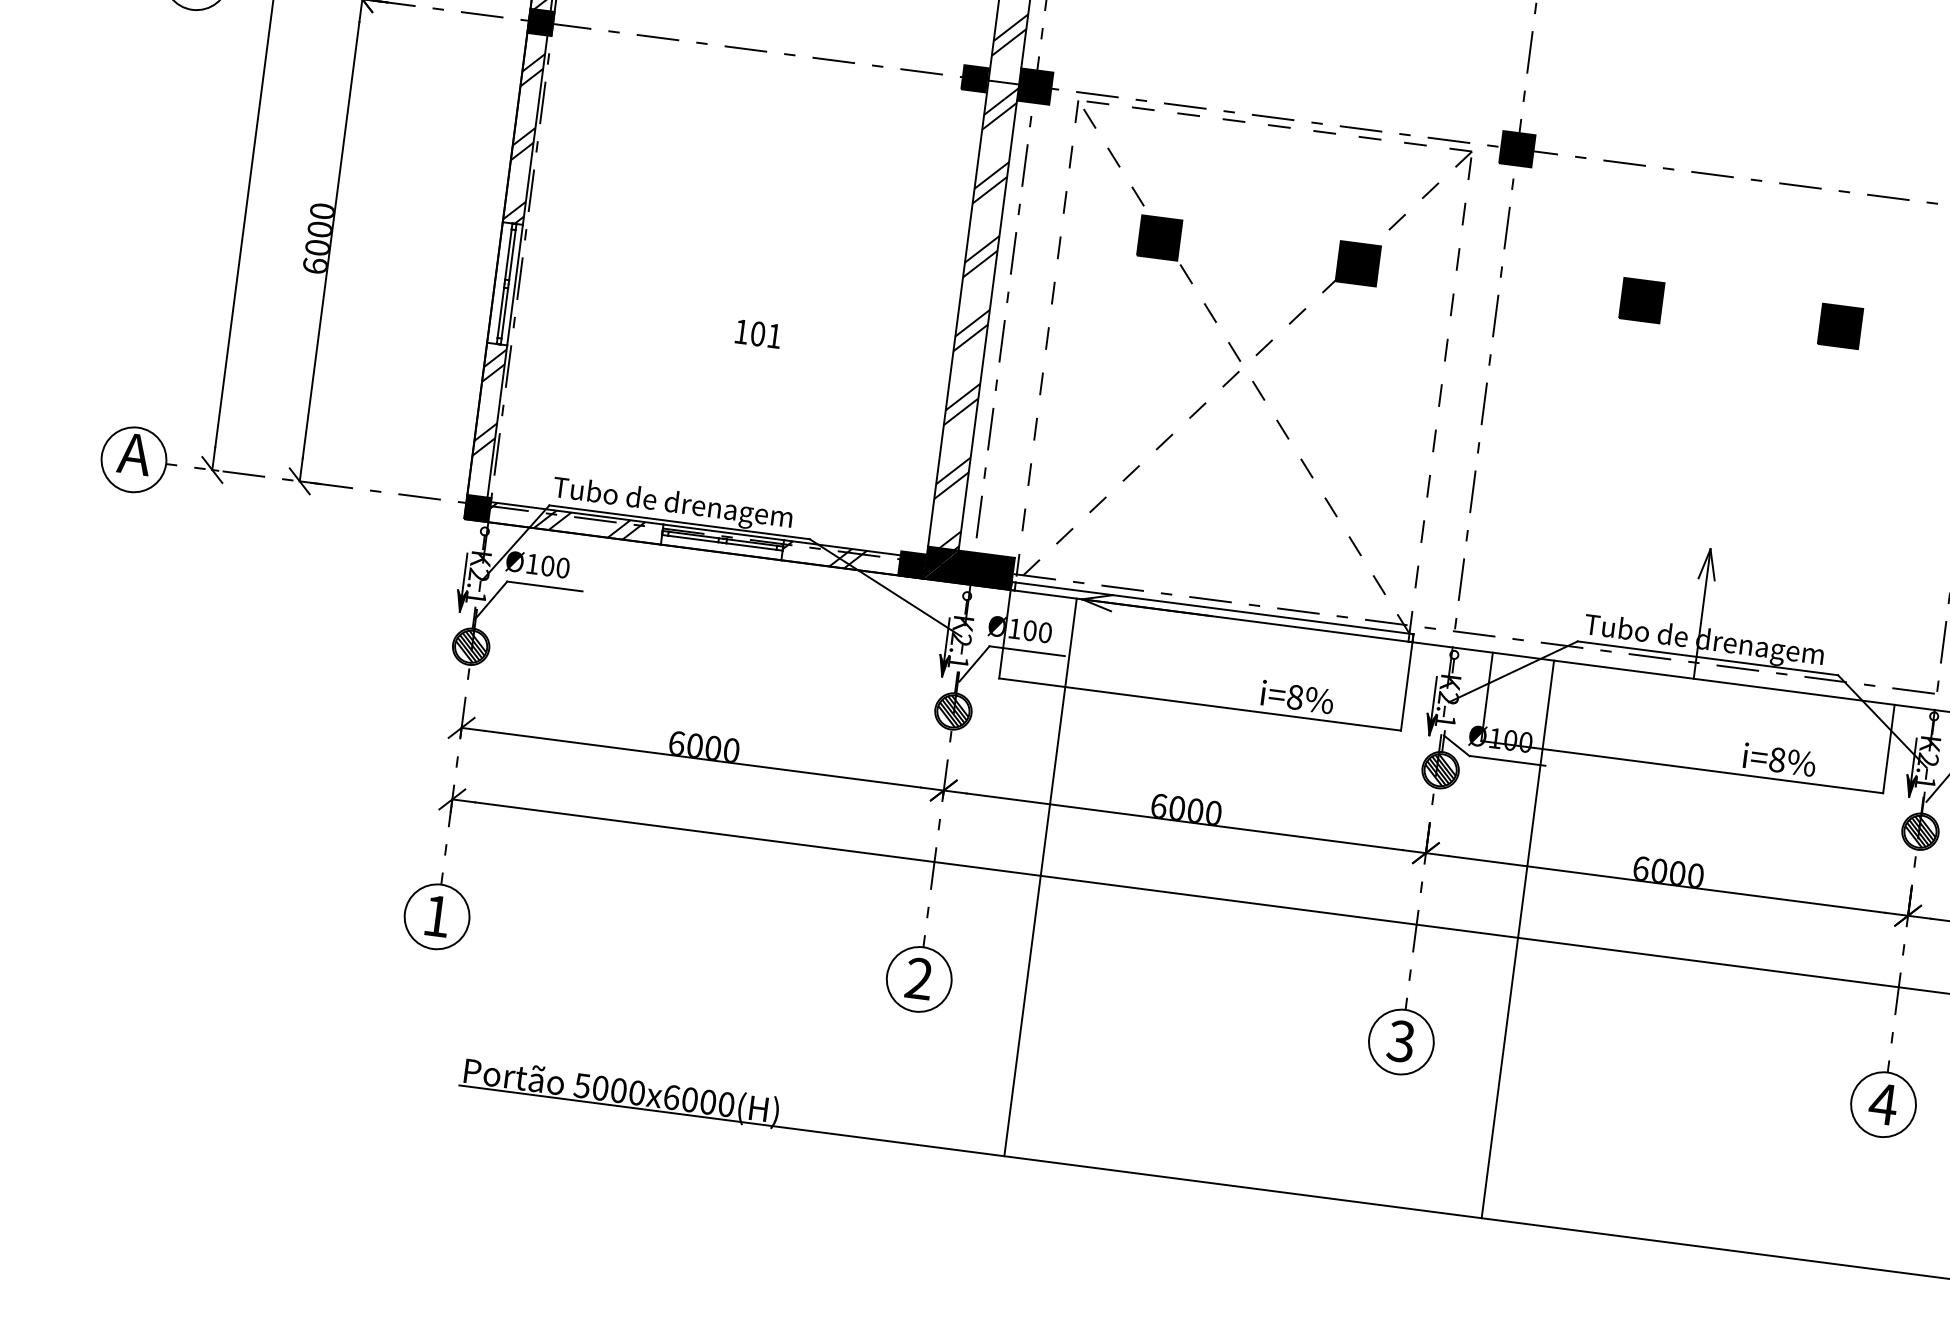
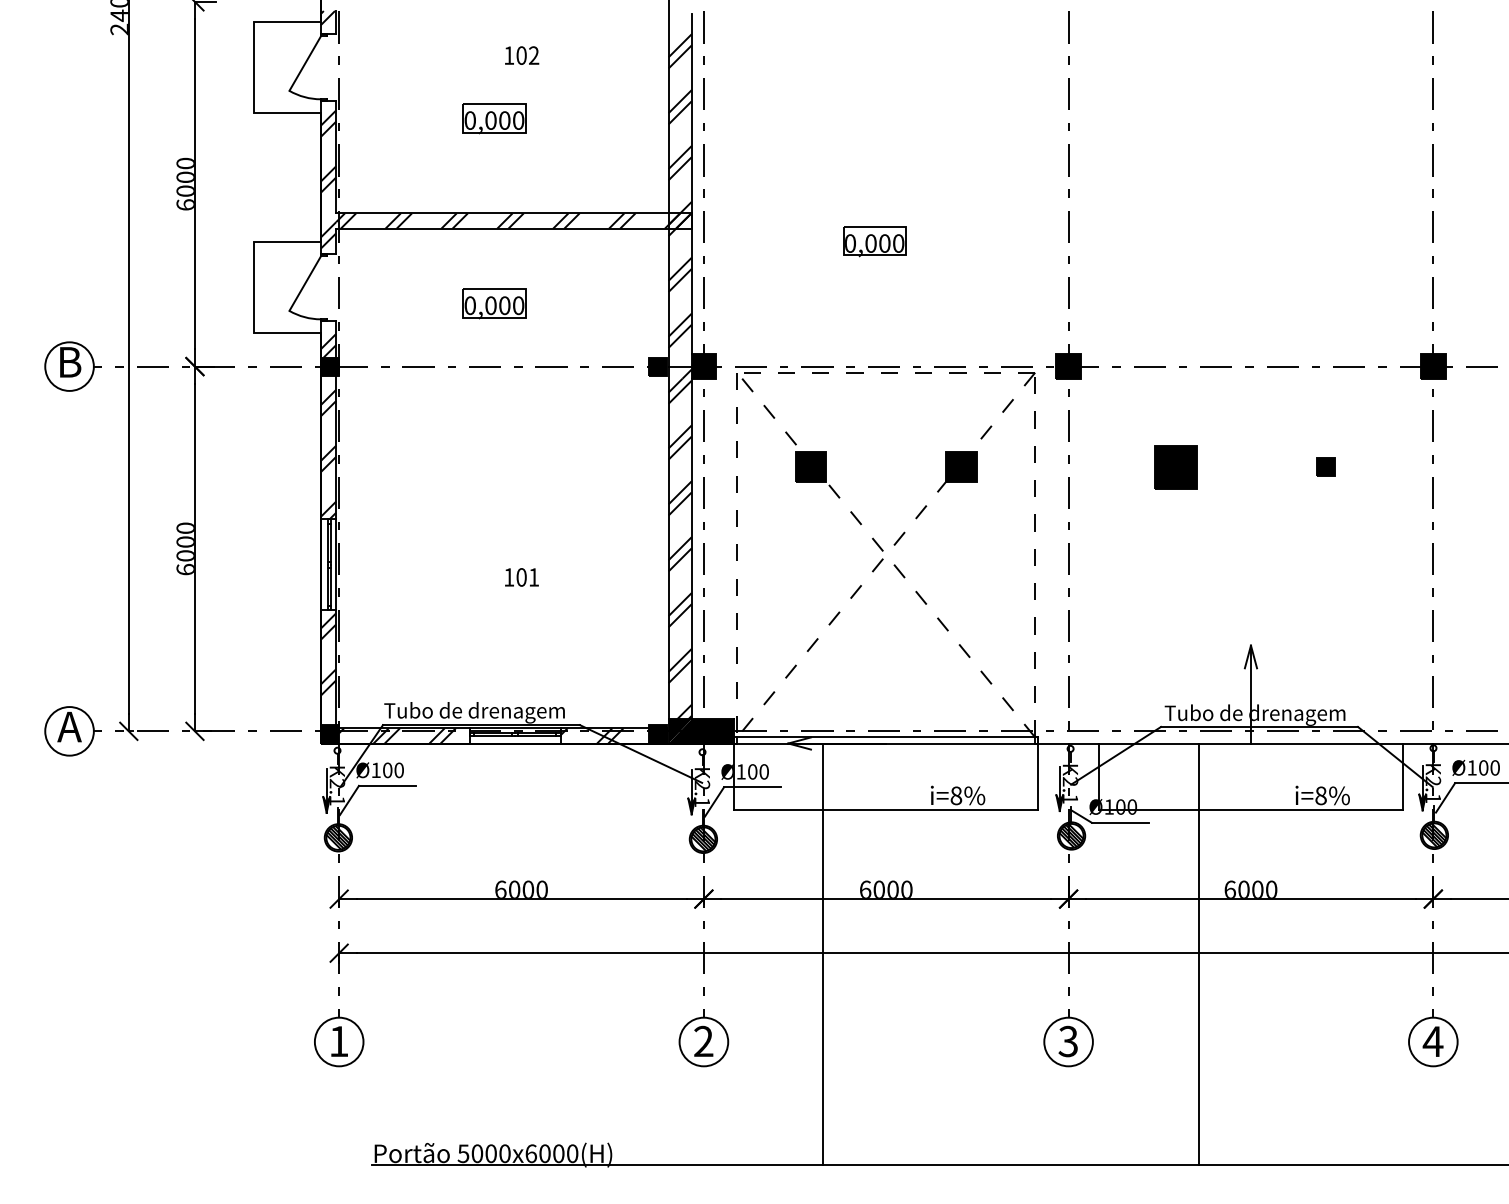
part: (1641, 299) -> (1175, 466), size x1.4
part: (1839, 325) -> (1325, 466), size x0.6
line: (1040, 877) -> (823, 954), moved
line: (1518, 939) -> (1199, 954), moved

